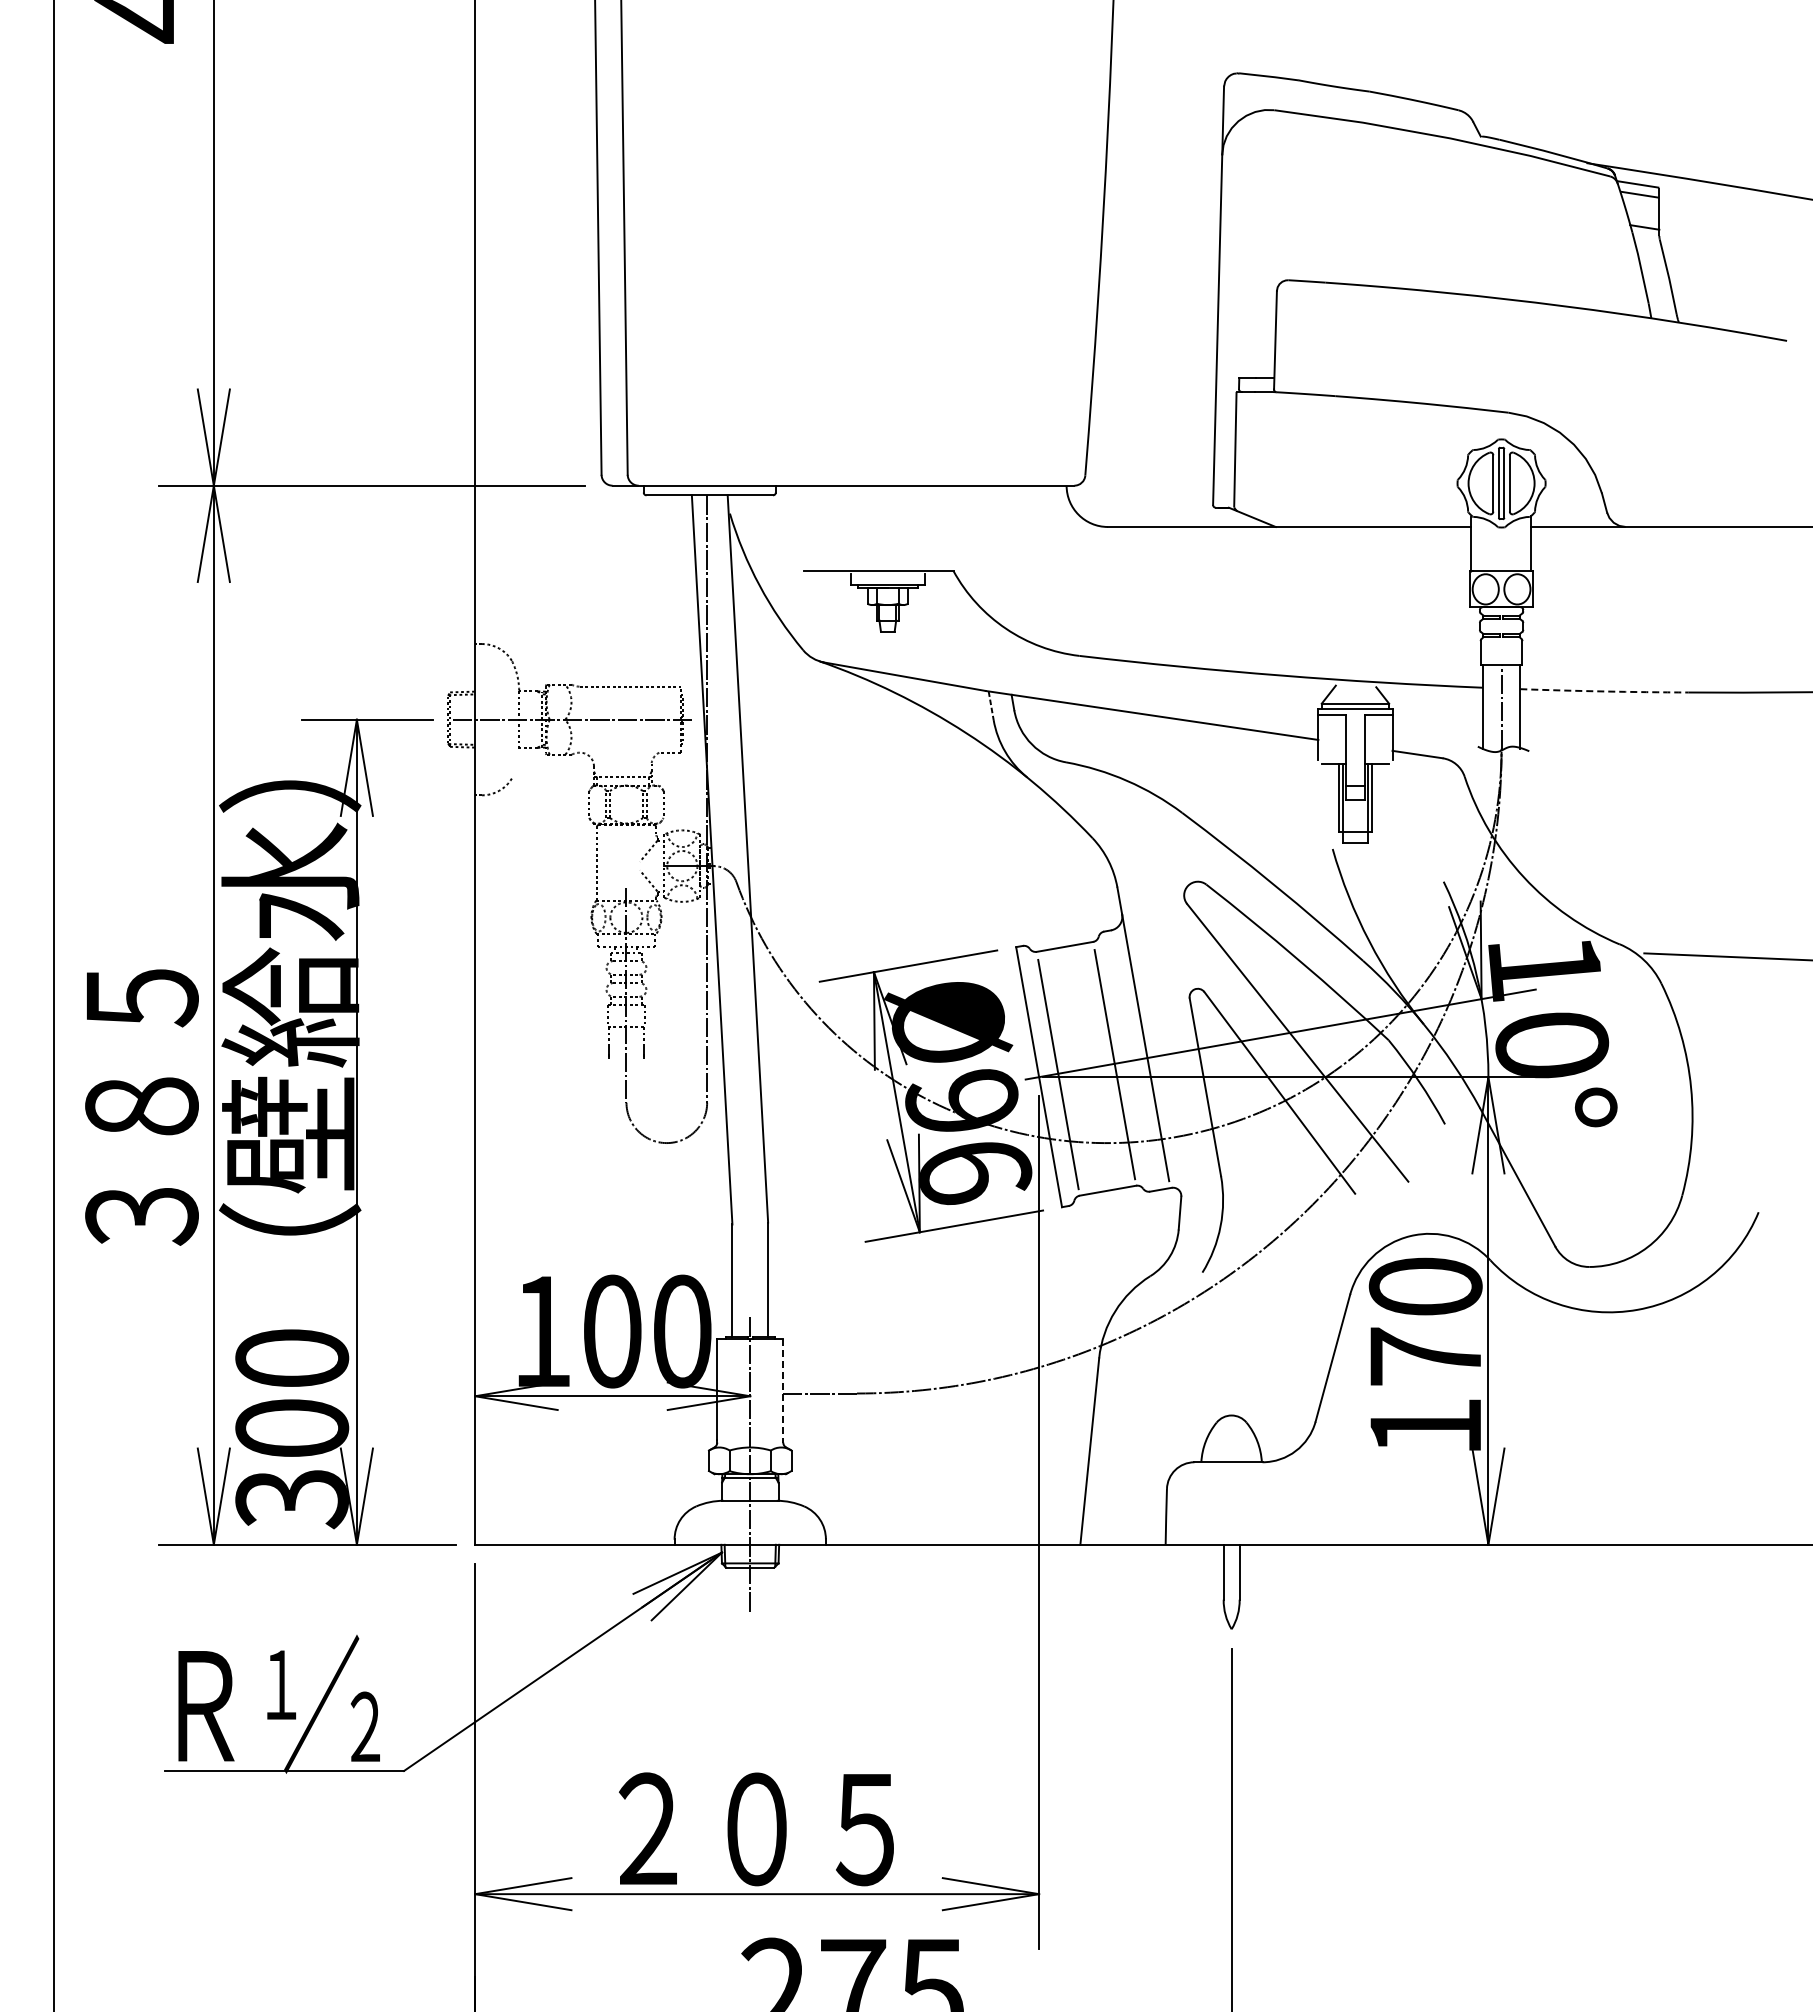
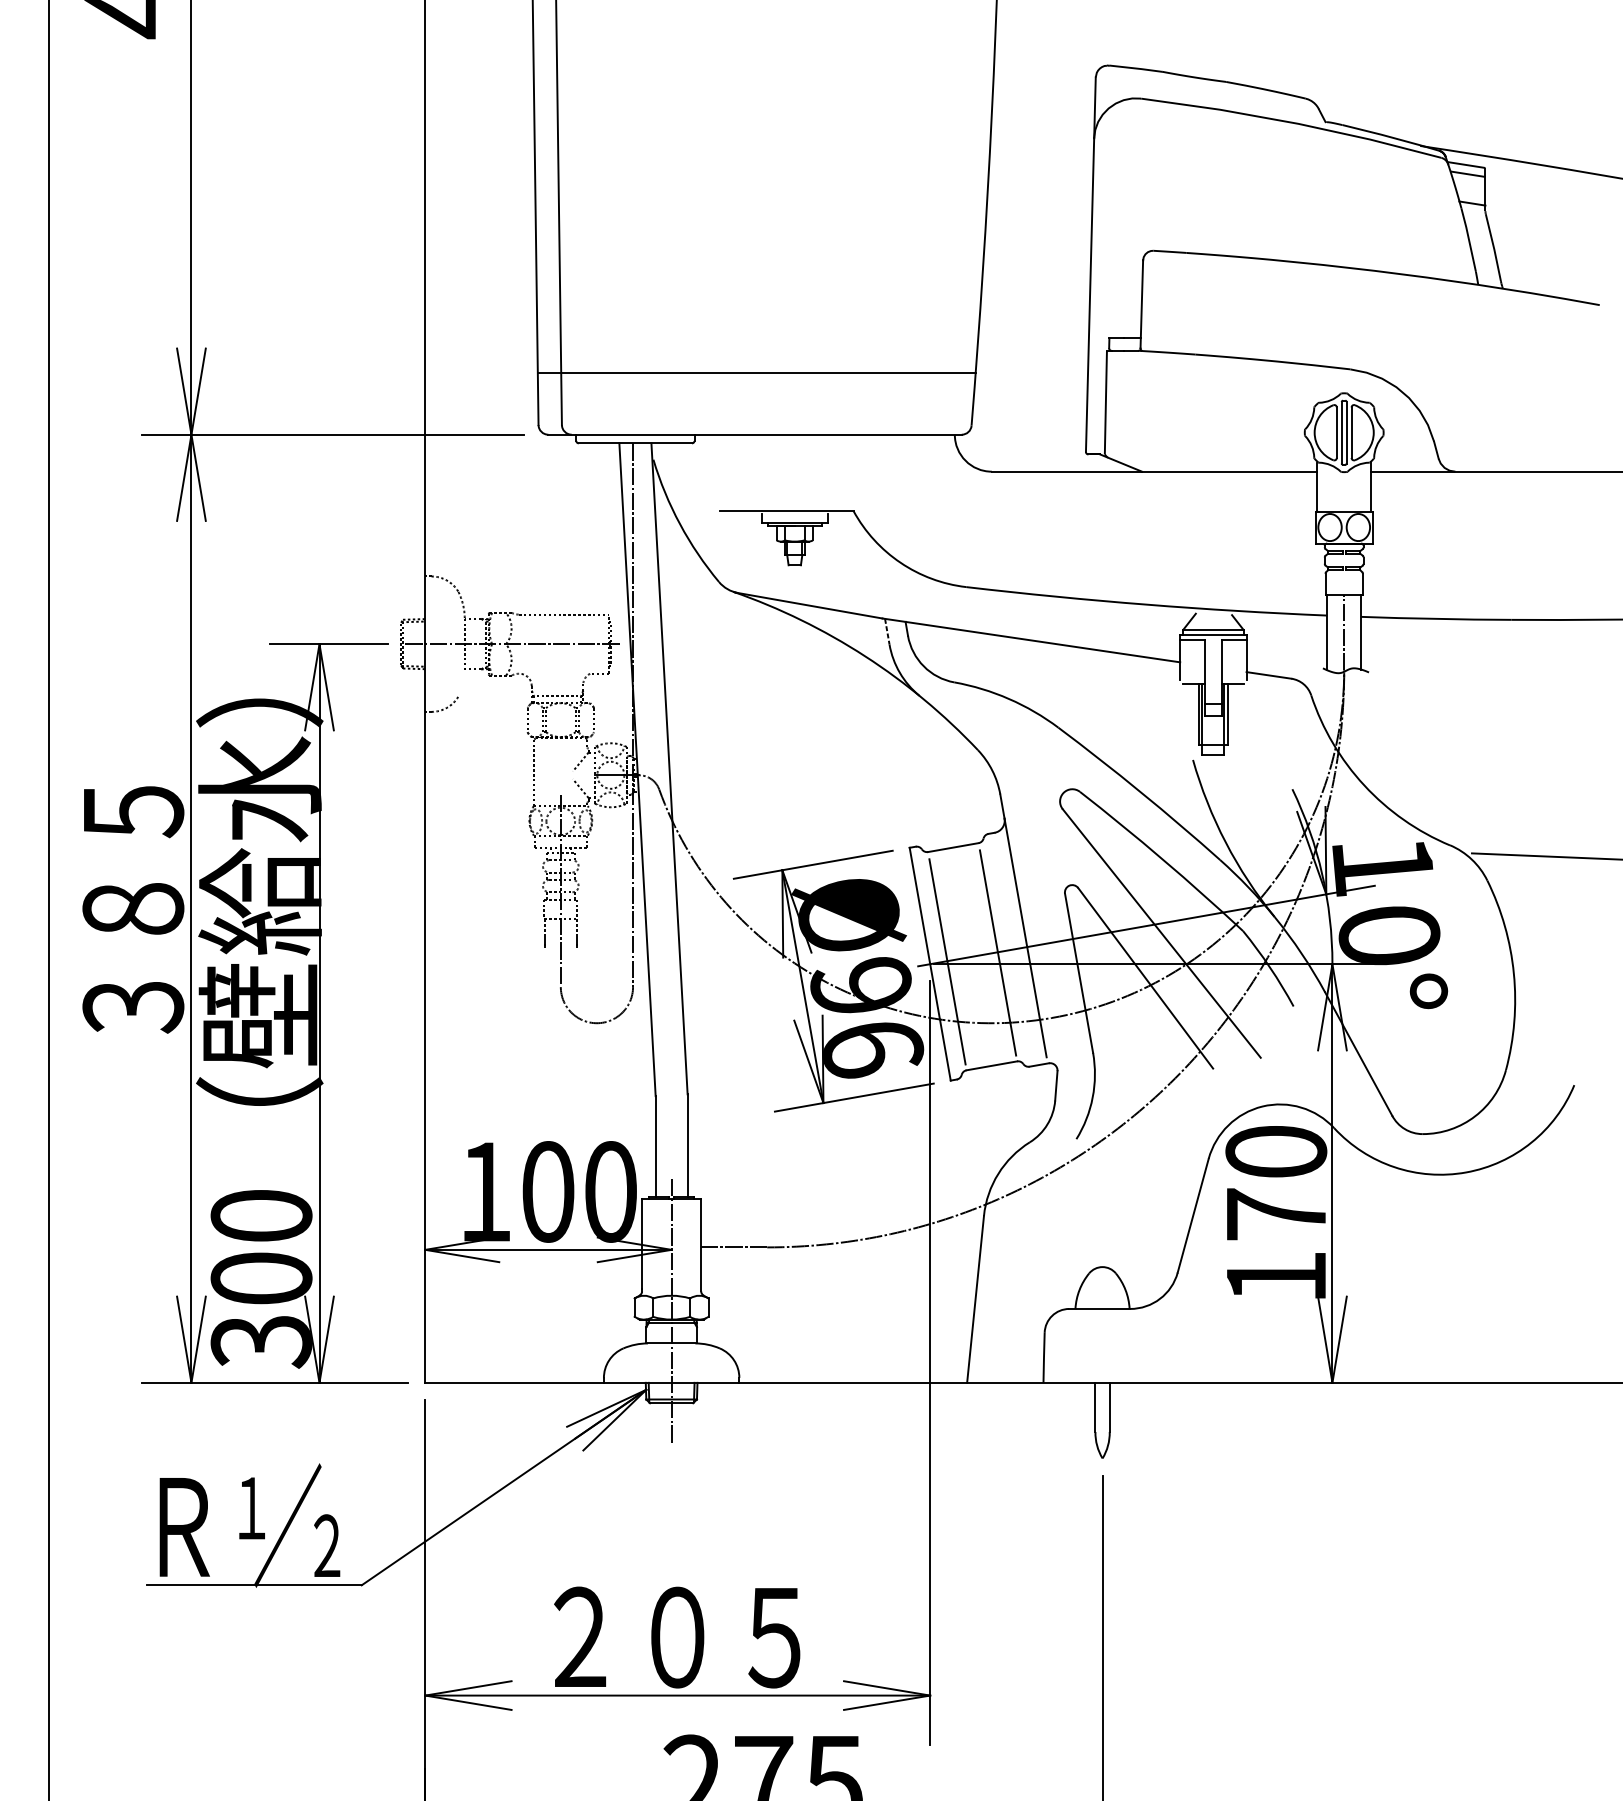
line: (844, 416) -> (755, 372), added
arc: (1604, 691) -> (1436, 618), dashed -> solid
text: (141, 1107) -> (132, 909), moved
line: (783, 1391) -> (701, 1245), dashed -> solid

